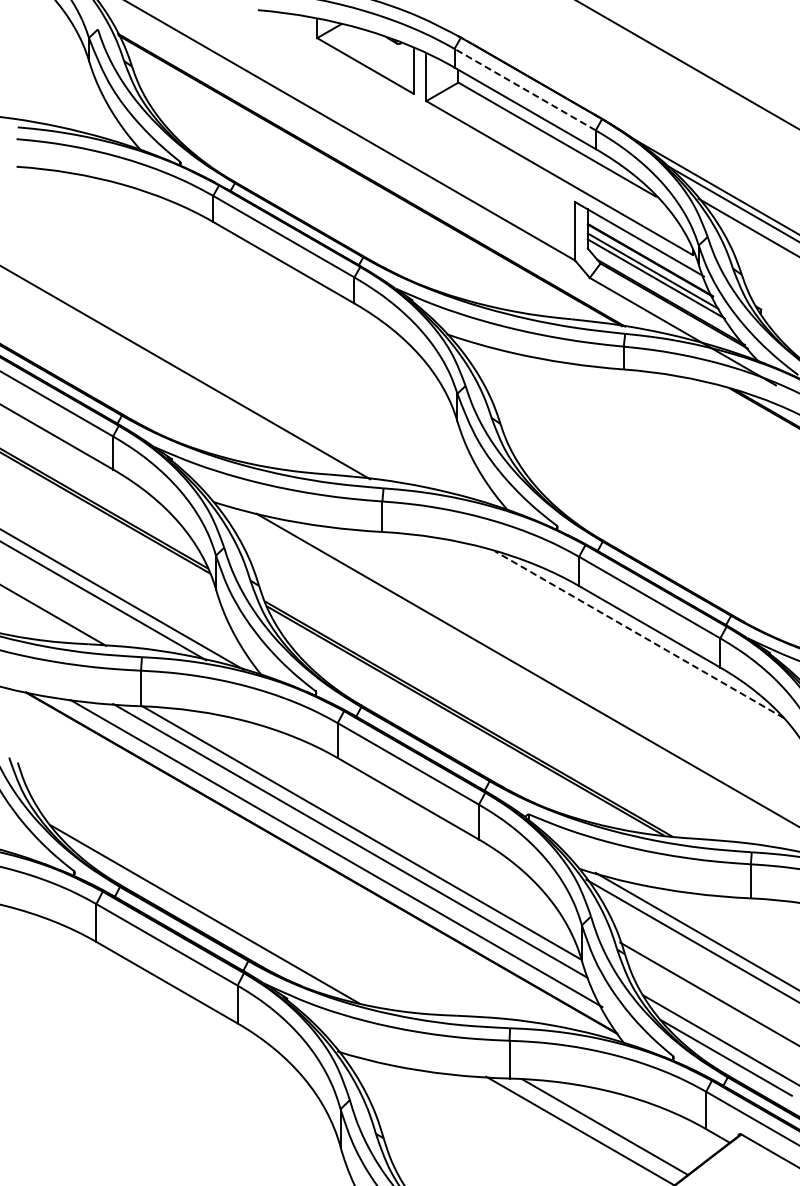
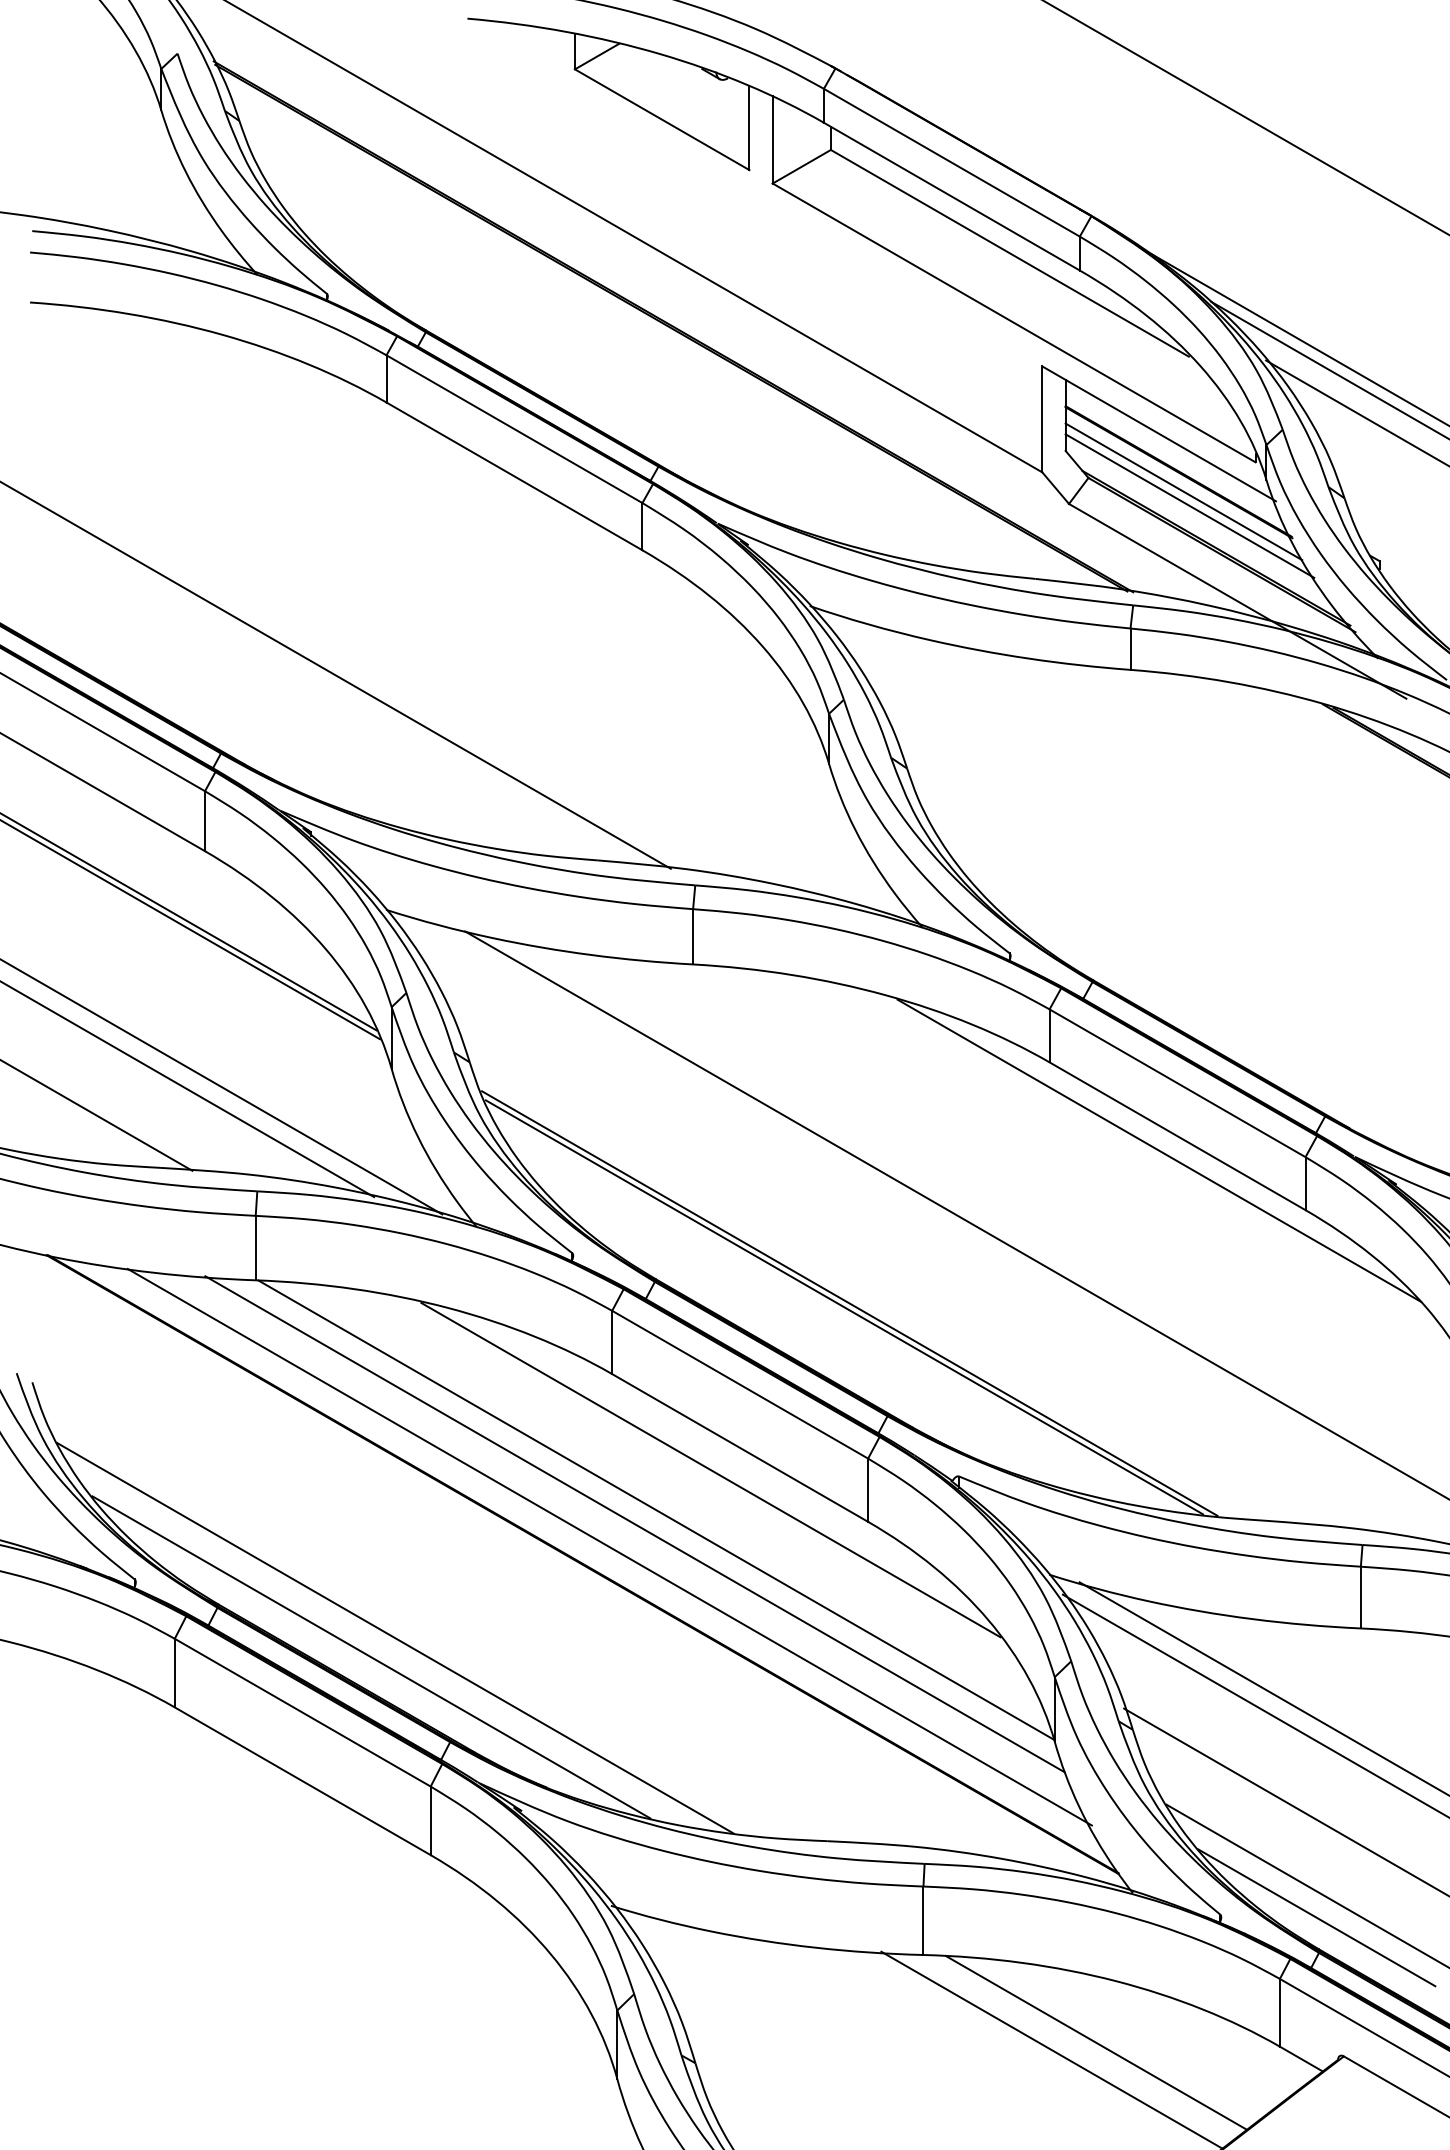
line: (525, 89) -> (952, 162), dashed -> solid
line: (639, 634) -> (1159, 1150), dashed -> solid
line: (392, 810) -> (711, 1469), added
line: (217, 903) -> (394, 1637), added

